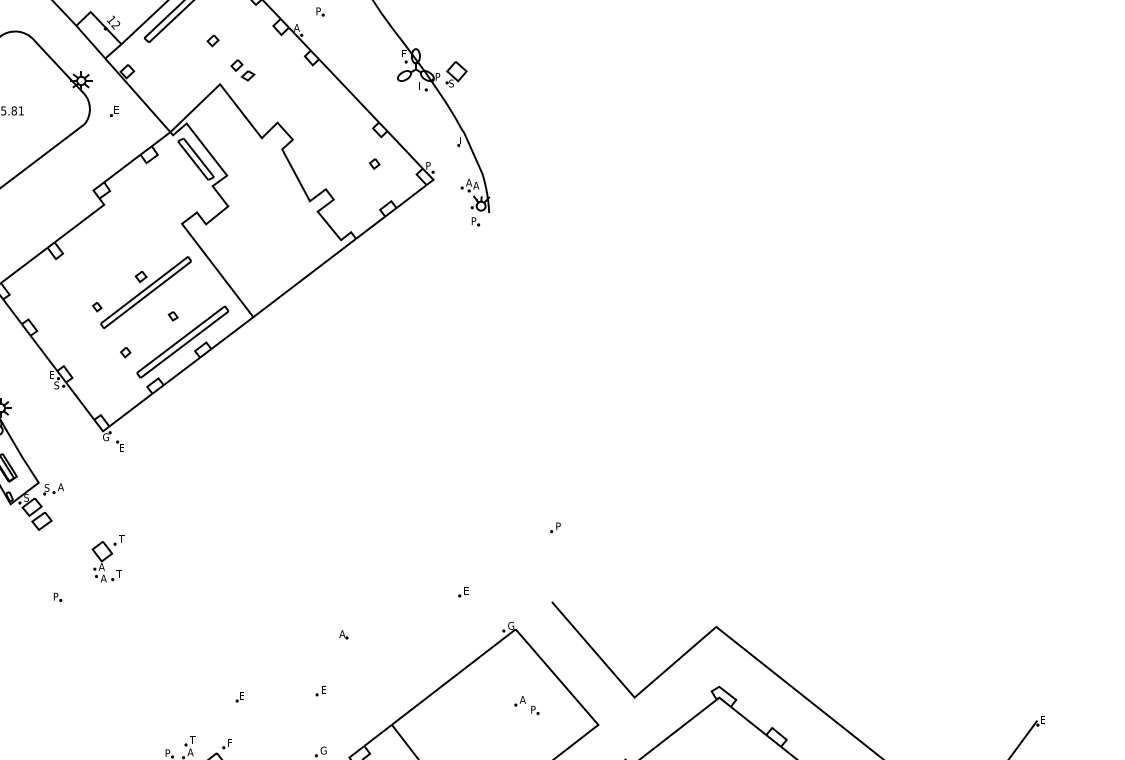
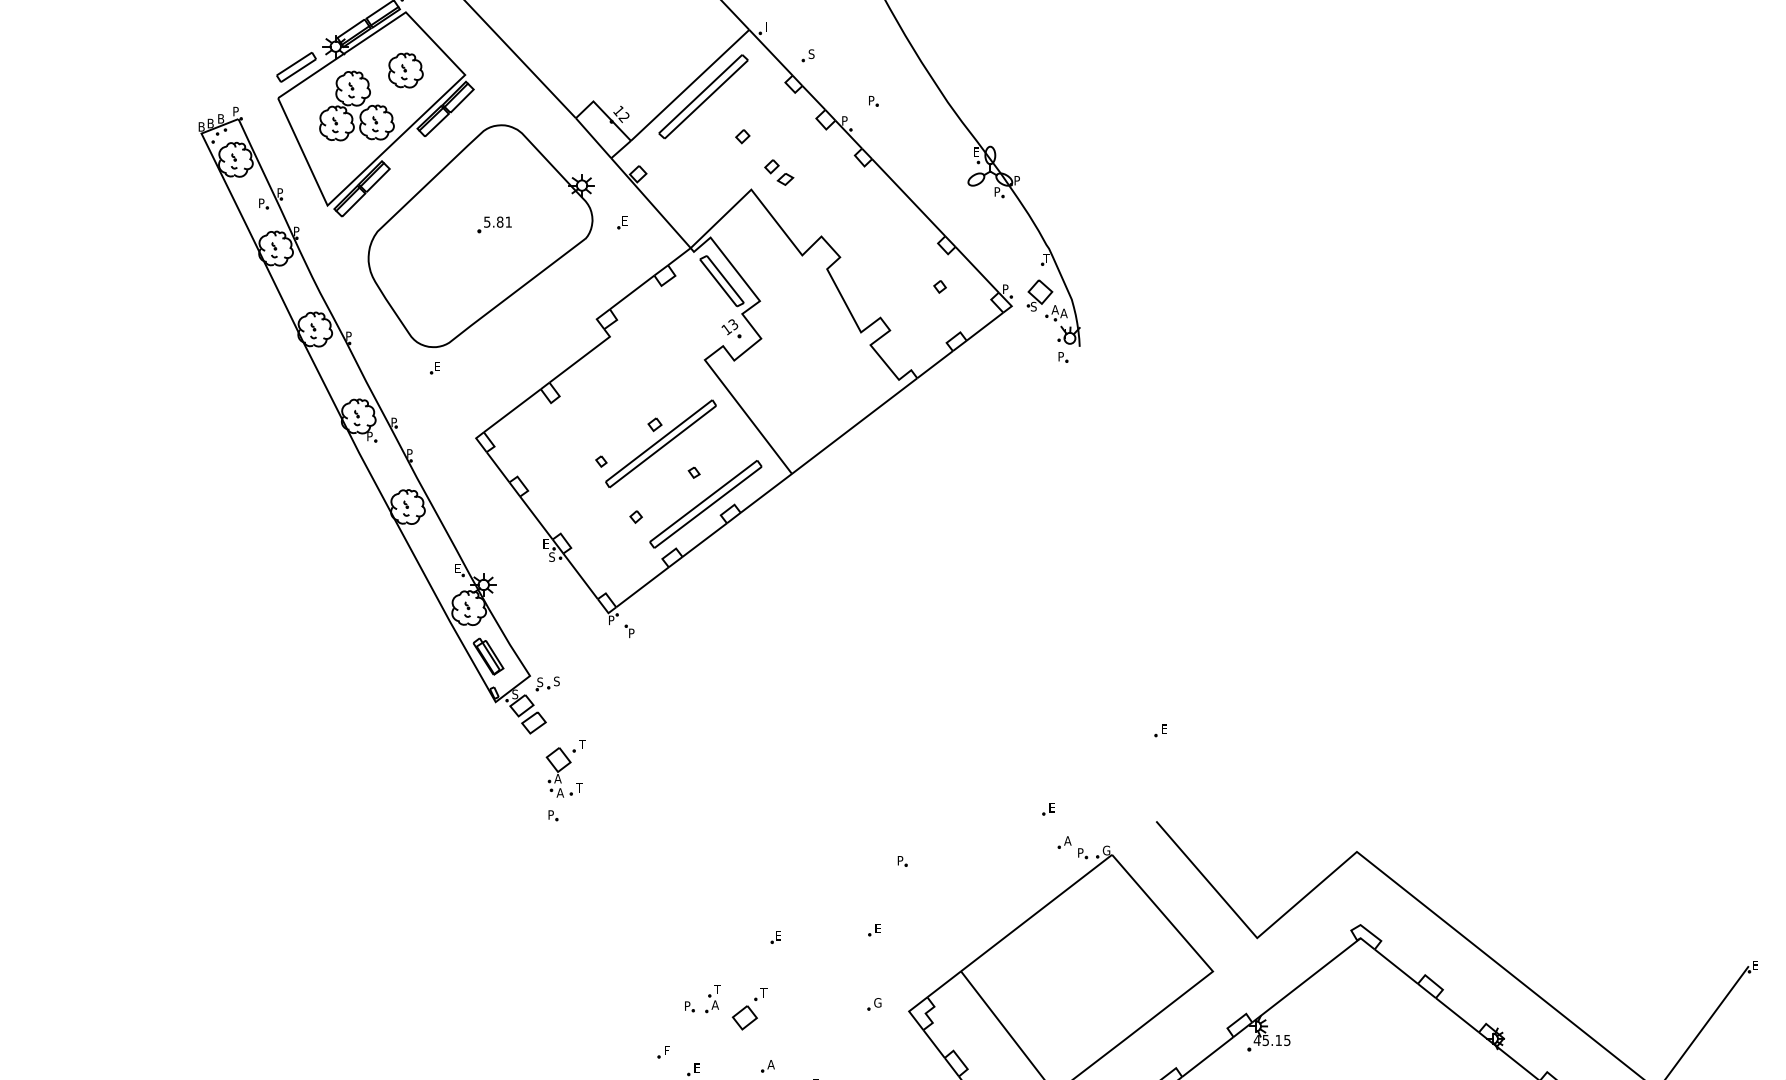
text: (296, 27) -> (844, 120), A -> P
part: (456, 74) -> (1039, 295), moved
text: (421, 85) -> (997, 191), I -> P
text: (461, 140) -> (1046, 258), I -> T
part: (203, 198) -> (731, 328), added
text: (105, 437) -> (611, 620), G -> P
text: (121, 447) -> (631, 633), E -> P
text: (60, 487) -> (556, 681), A -> S
text: (558, 525) -> (1164, 728), P -> E
part: (107, 558) -> (565, 768), moved
text: (342, 633) -> (900, 860), A -> P
part: (526, 705) -> (1072, 847), moved
text: (230, 742) -> (763, 992), F -> T

